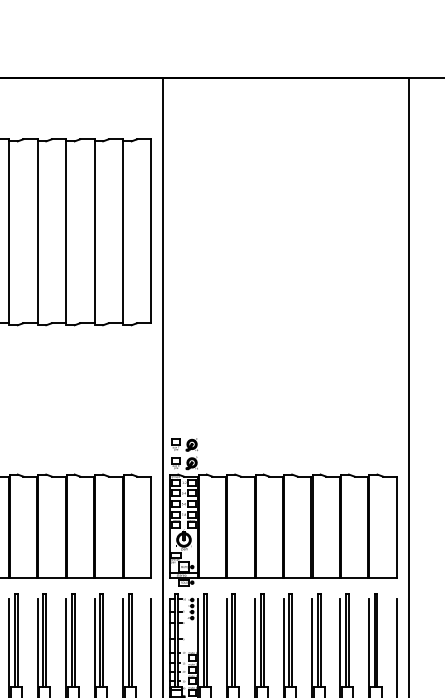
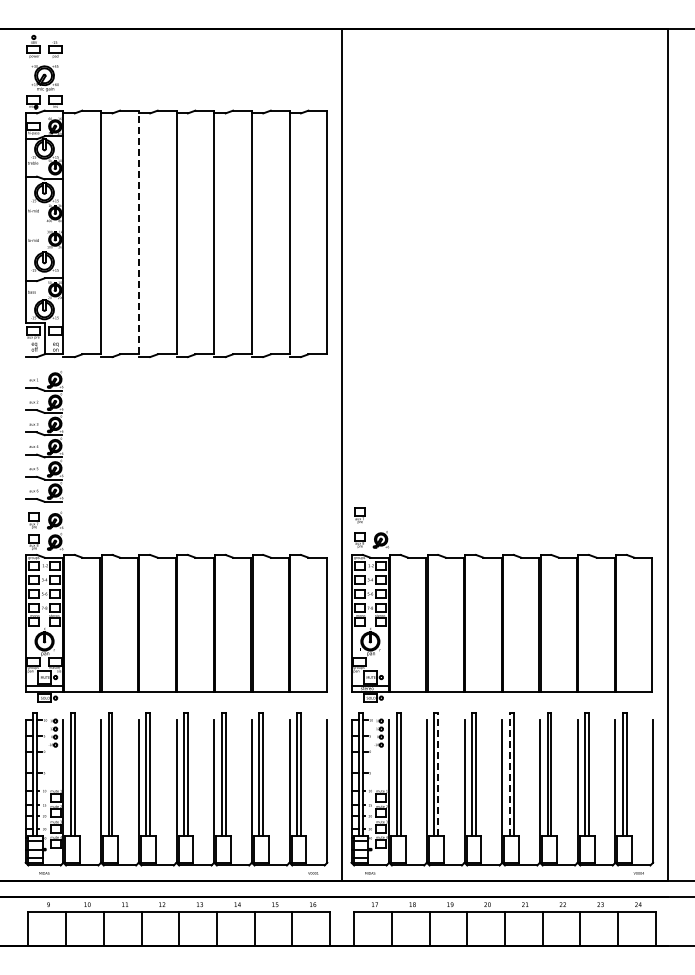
line: (8, 231) -> (138, 232), solid -> dashed
part: (191, 444) -> (380, 515), removed
line: (235, 640) -> (438, 774), solid -> dashed
line: (288, 640) -> (509, 774), solid -> dashed

